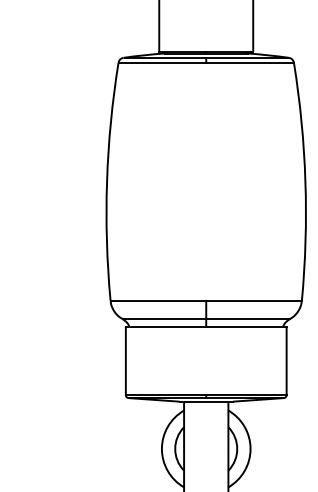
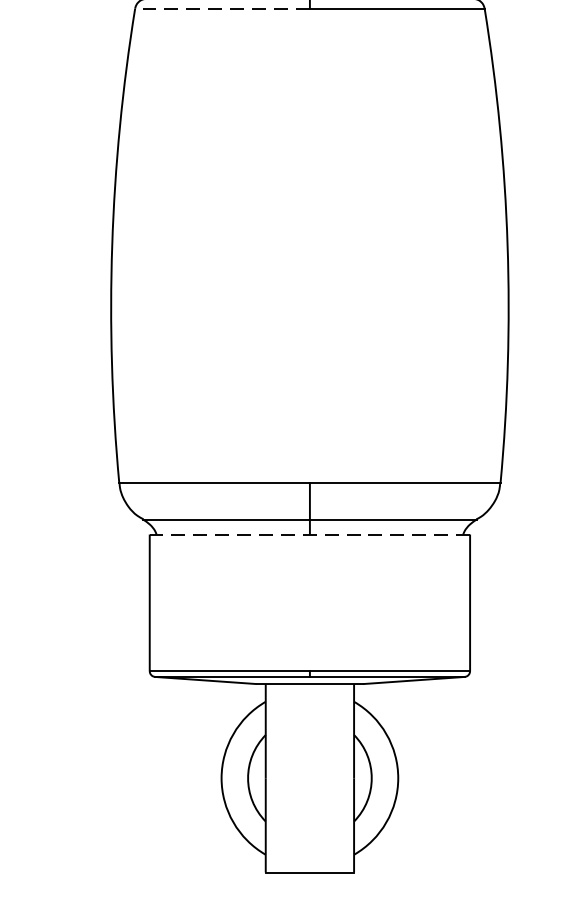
line: (162, 62) -> (222, 8), solid -> dashed
line: (205, 326) -> (308, 534), solid -> dashed

